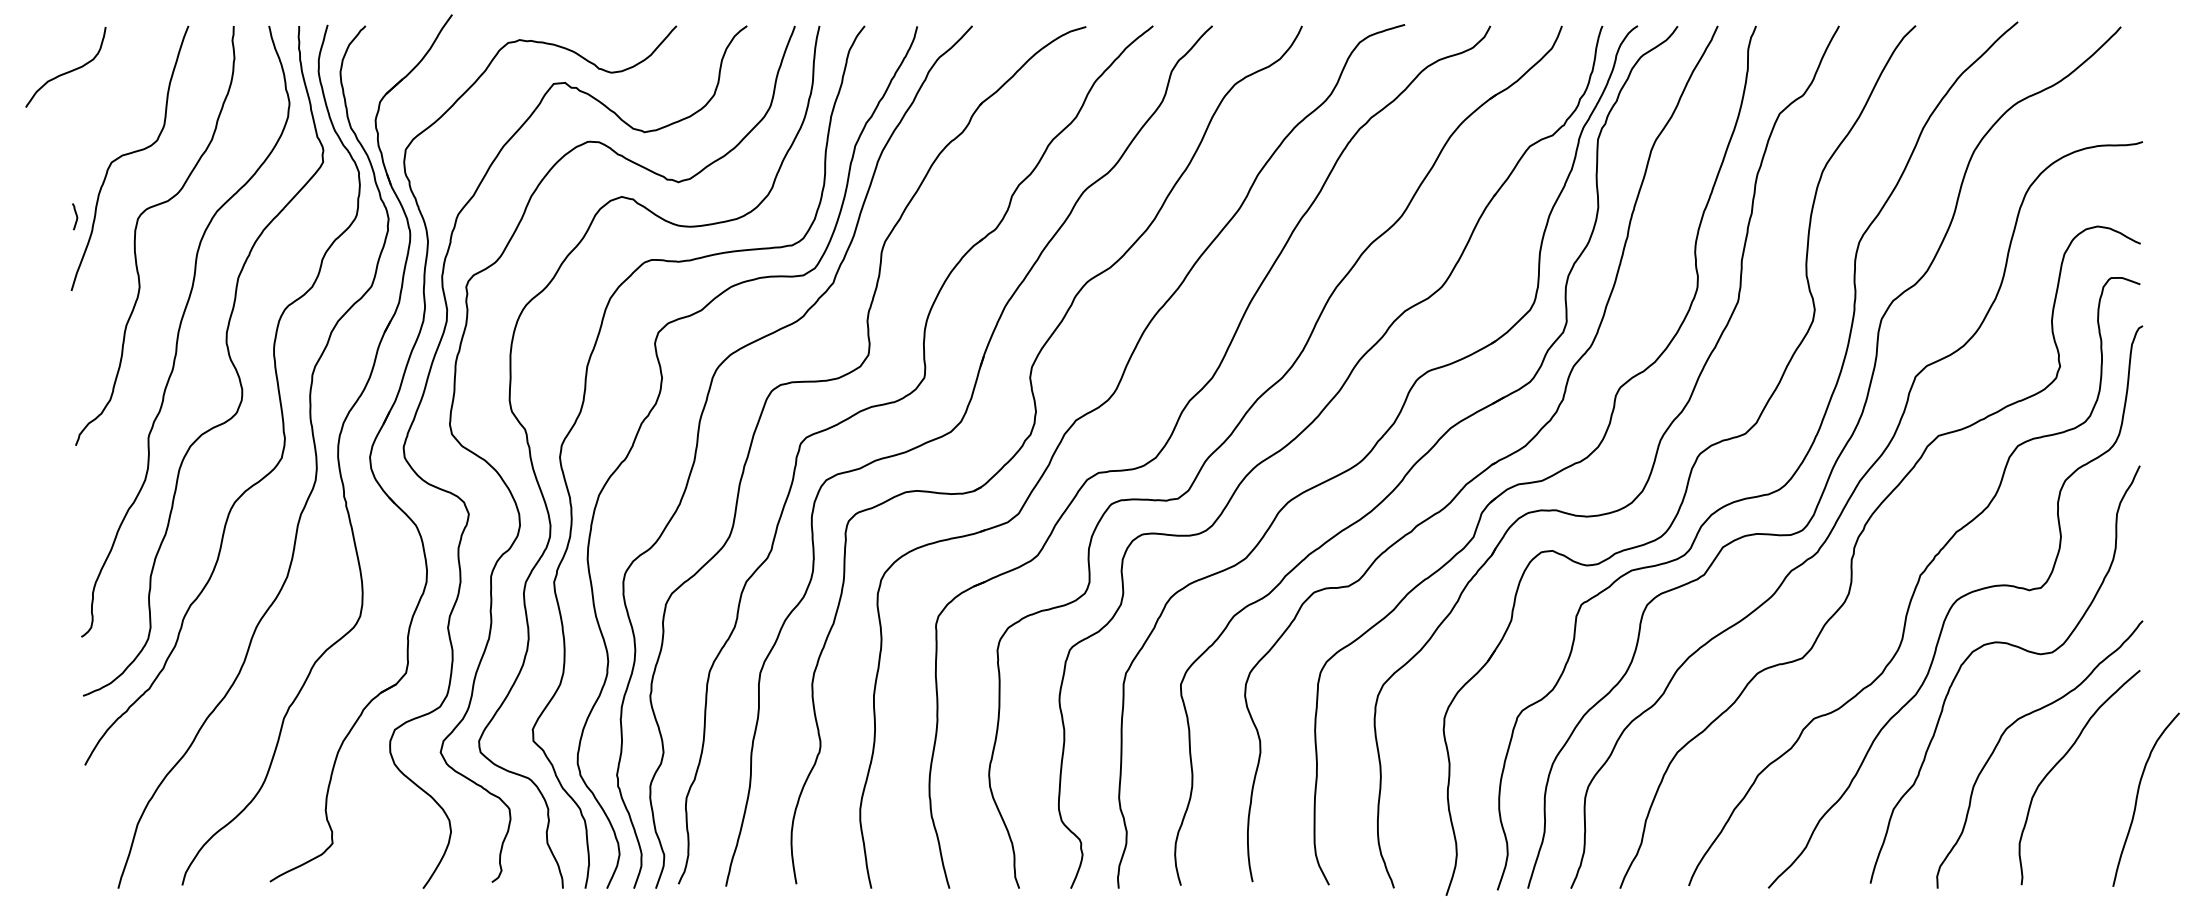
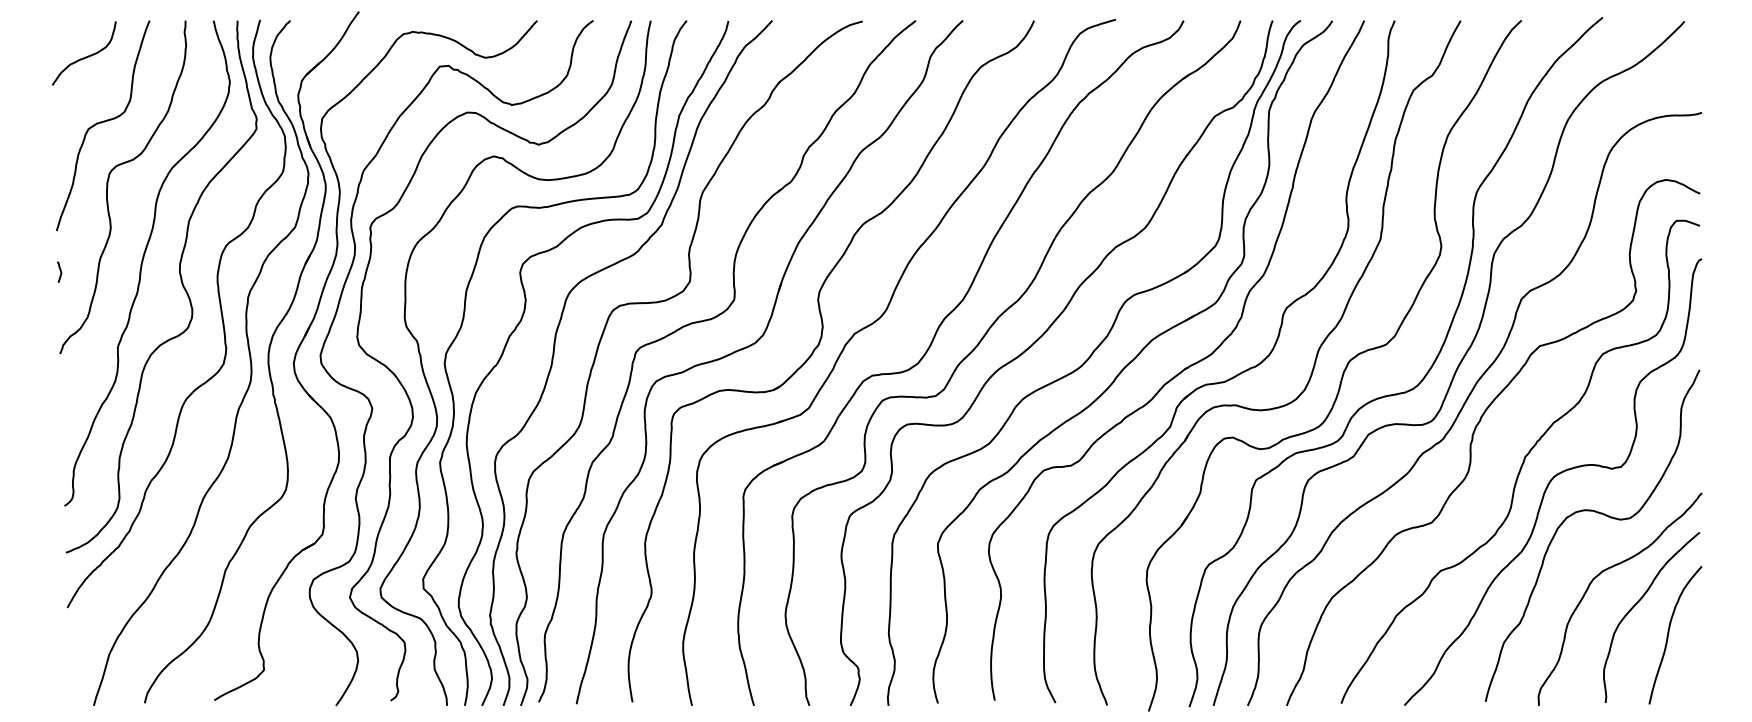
curve: (67, 71) -> (85, 56), moved
curve: (75, 214) -> (59, 270), moved
curve: (2138, 797) -> (1669, 633), moved

